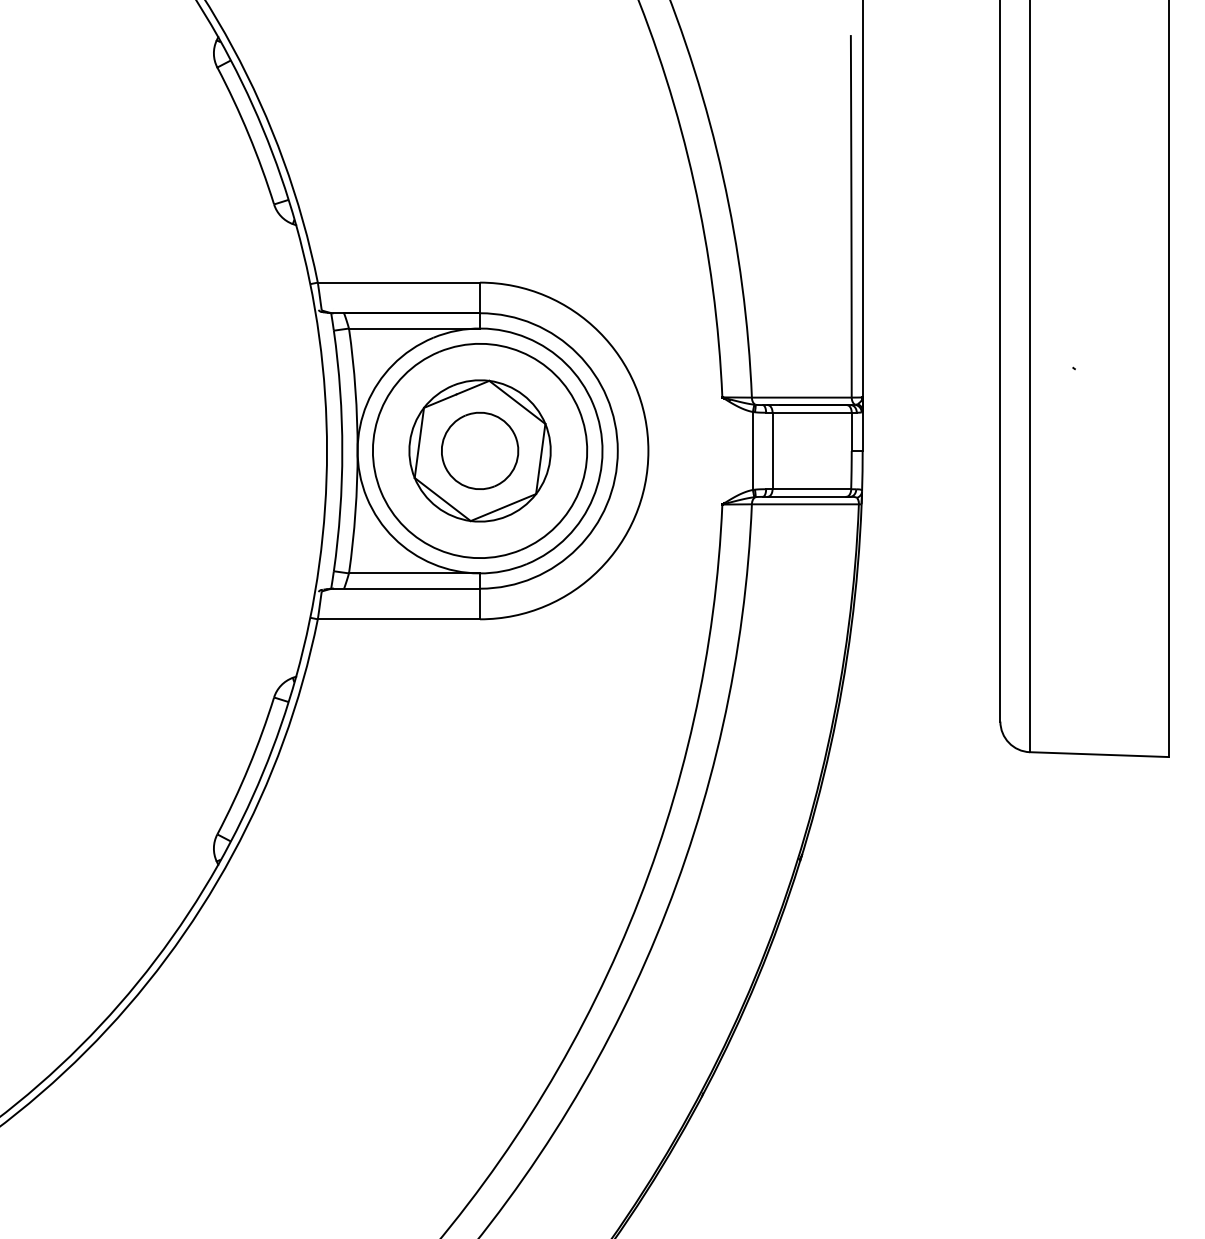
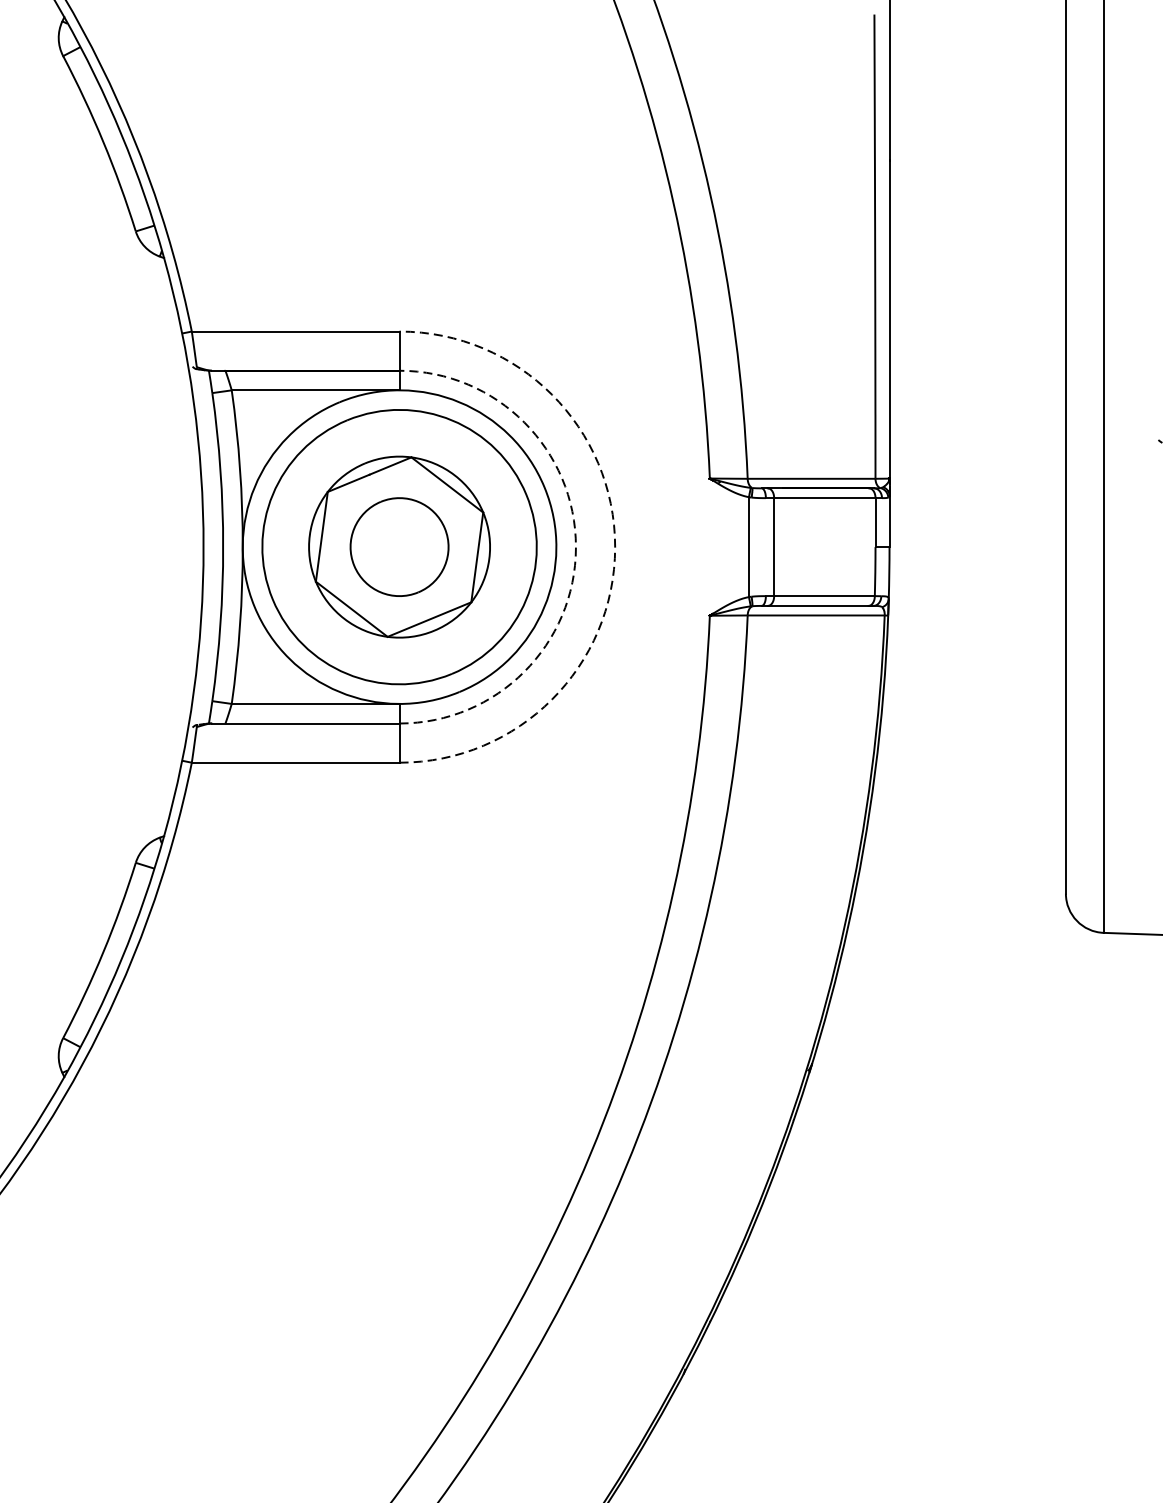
arc: (617, 450) -> (575, 546), solid -> dashed
arc: (648, 450) -> (615, 546), solid -> dashed

